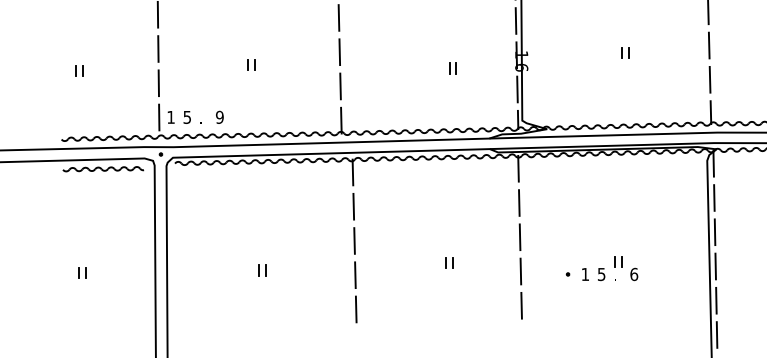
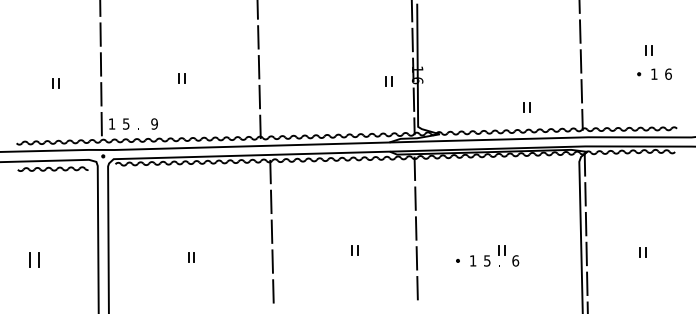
part: (624, 52) -> (526, 107), moved
part: (452, 68) -> (388, 81), moved
part: (79, 70) -> (55, 83), moved
part: (82, 272) -> (34, 259), size x1.6

